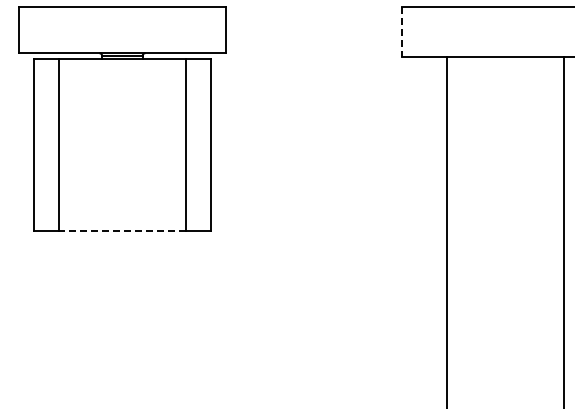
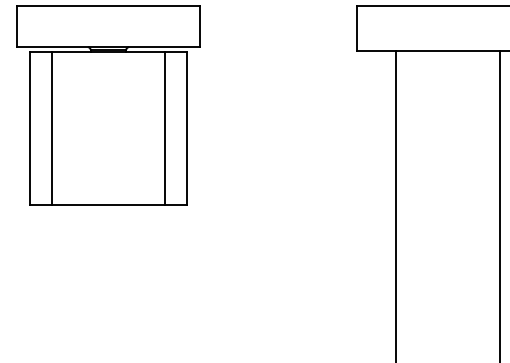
line: (402, 32) -> (357, 28), dashed -> solid
line: (122, 230) -> (108, 204), dashed -> solid

